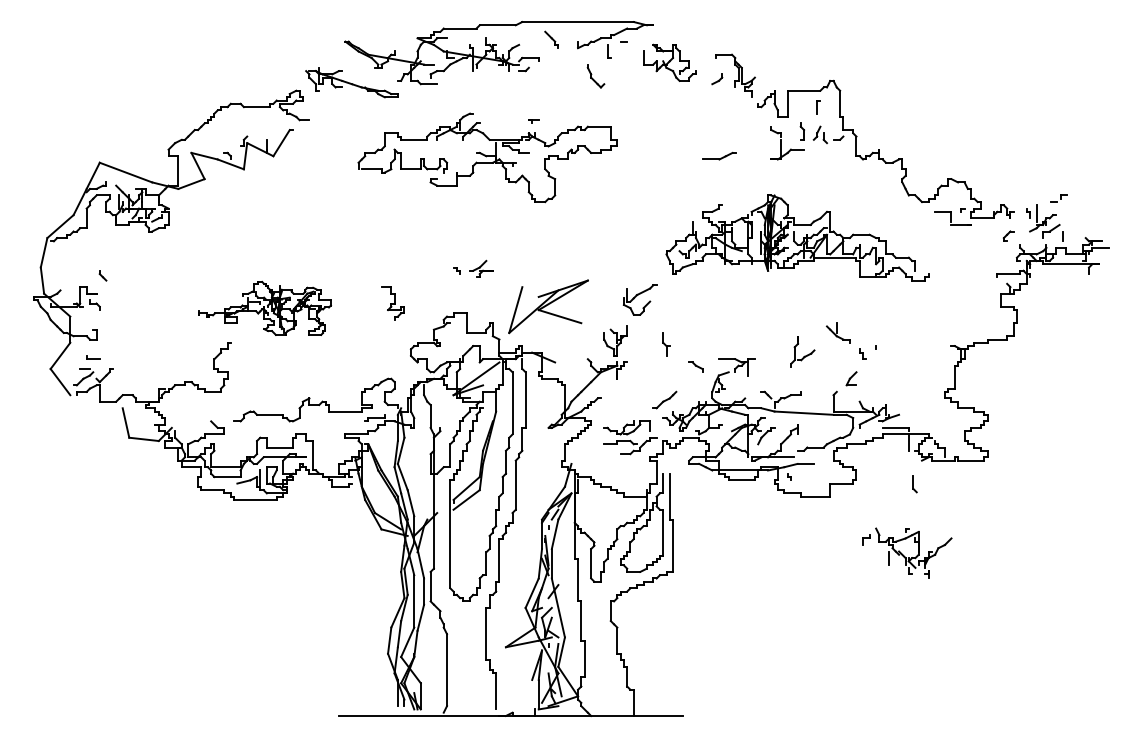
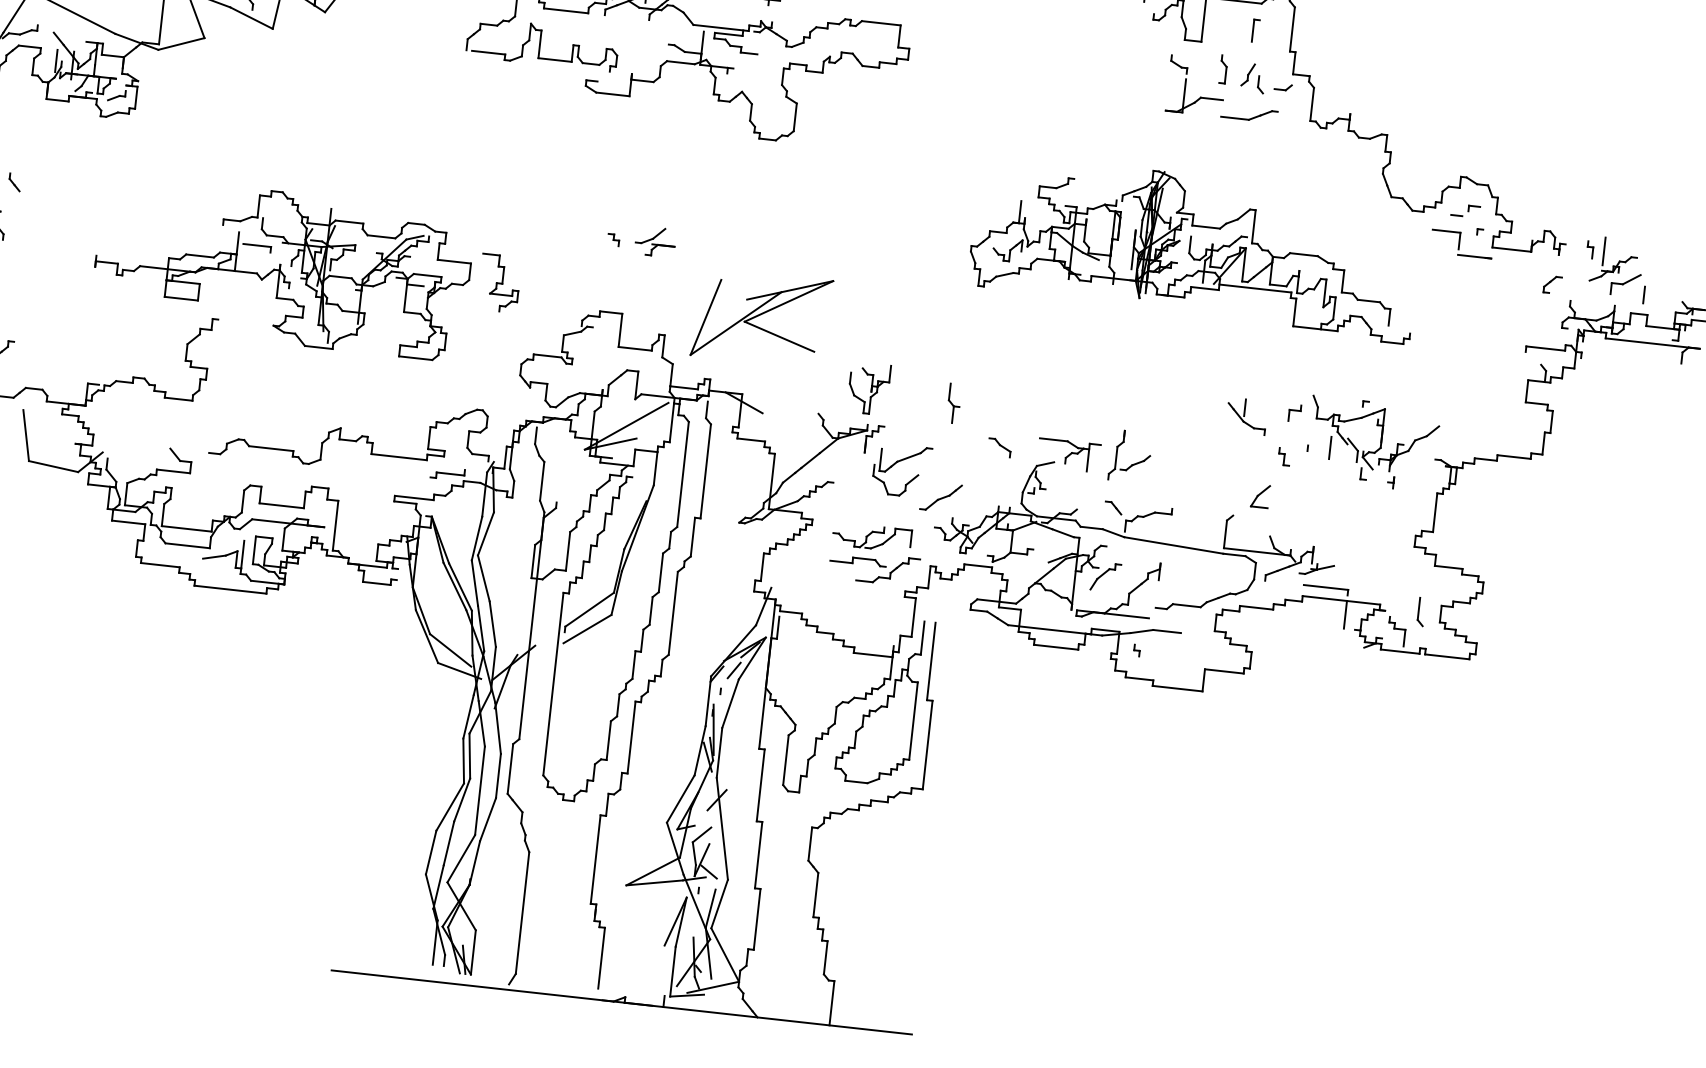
part: (719, 155) -> (1249, 113), moved
part: (1058, 198) -> (1464, 210), moved
part: (639, 299) -> (900, 469), moved
part: (264, 308) -> (281, 267), size x1.67
part: (802, 351) -> (1129, 455), moved
part: (914, 484) -> (1420, 612), moved
part: (907, 552) -> (1362, 441), moved

